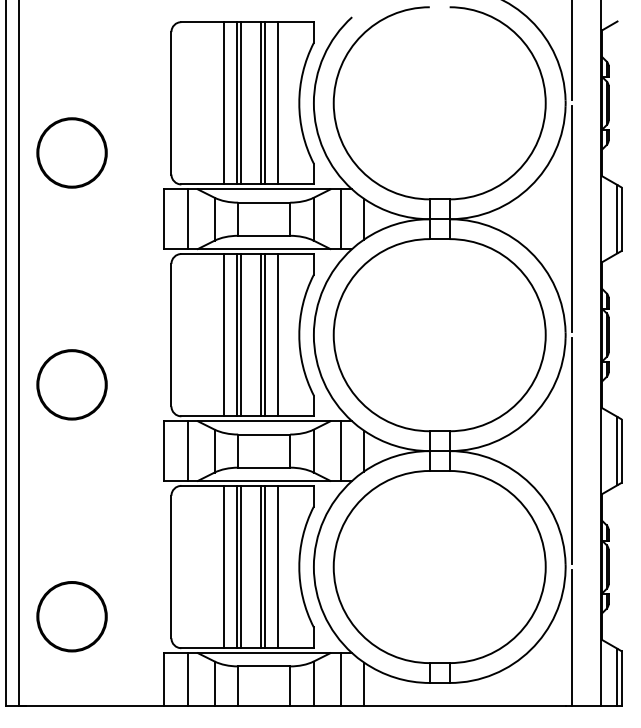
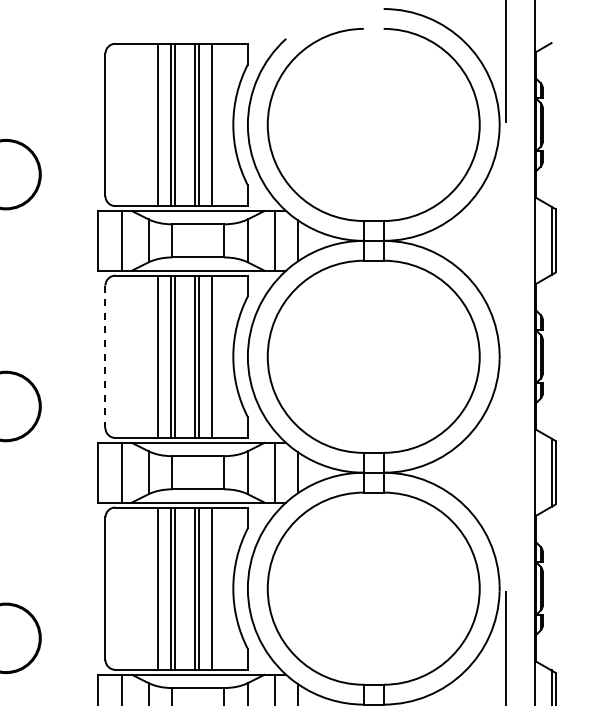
line: (572, 219) -> (506, 241), removed
line: (171, 335) -> (105, 357), solid -> dashed
line: (572, 451) -> (506, 473), removed

